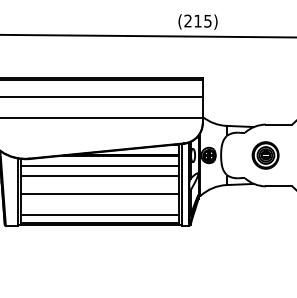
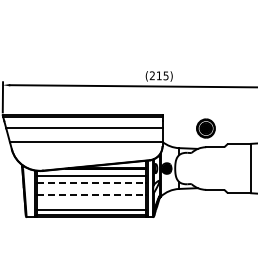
part: (265, 155) -> (205, 128), moved
line: (99, 177) -> (91, 183), solid -> dashed
line: (99, 193) -> (91, 194), solid -> dashed

